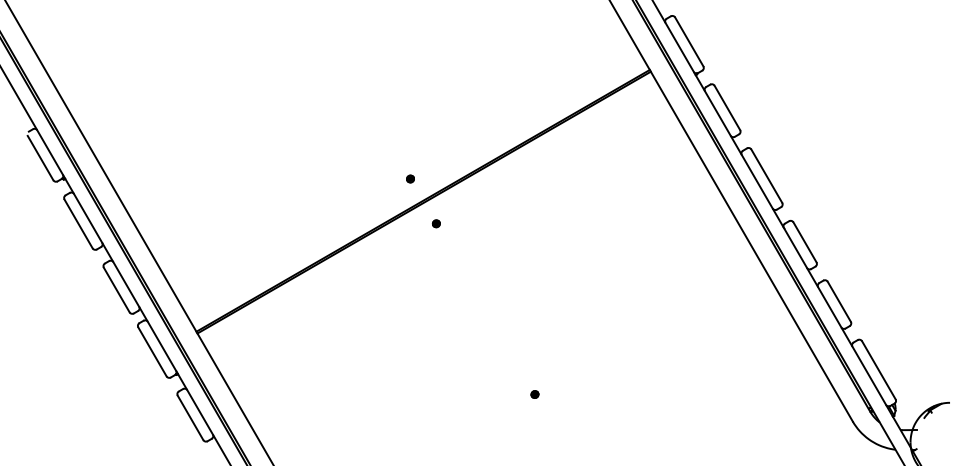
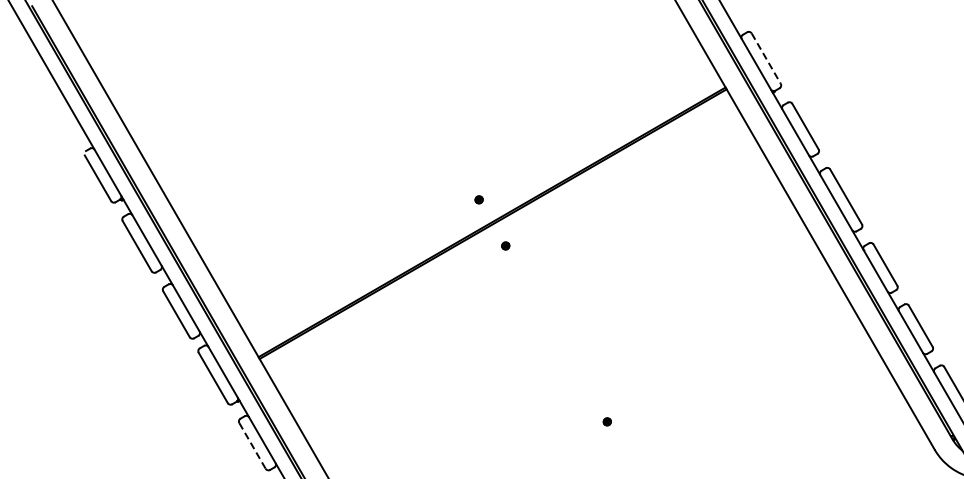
line: (689, 42) -> (766, 59), solid -> dashed
line: (190, 417) -> (252, 445), solid -> dashed

